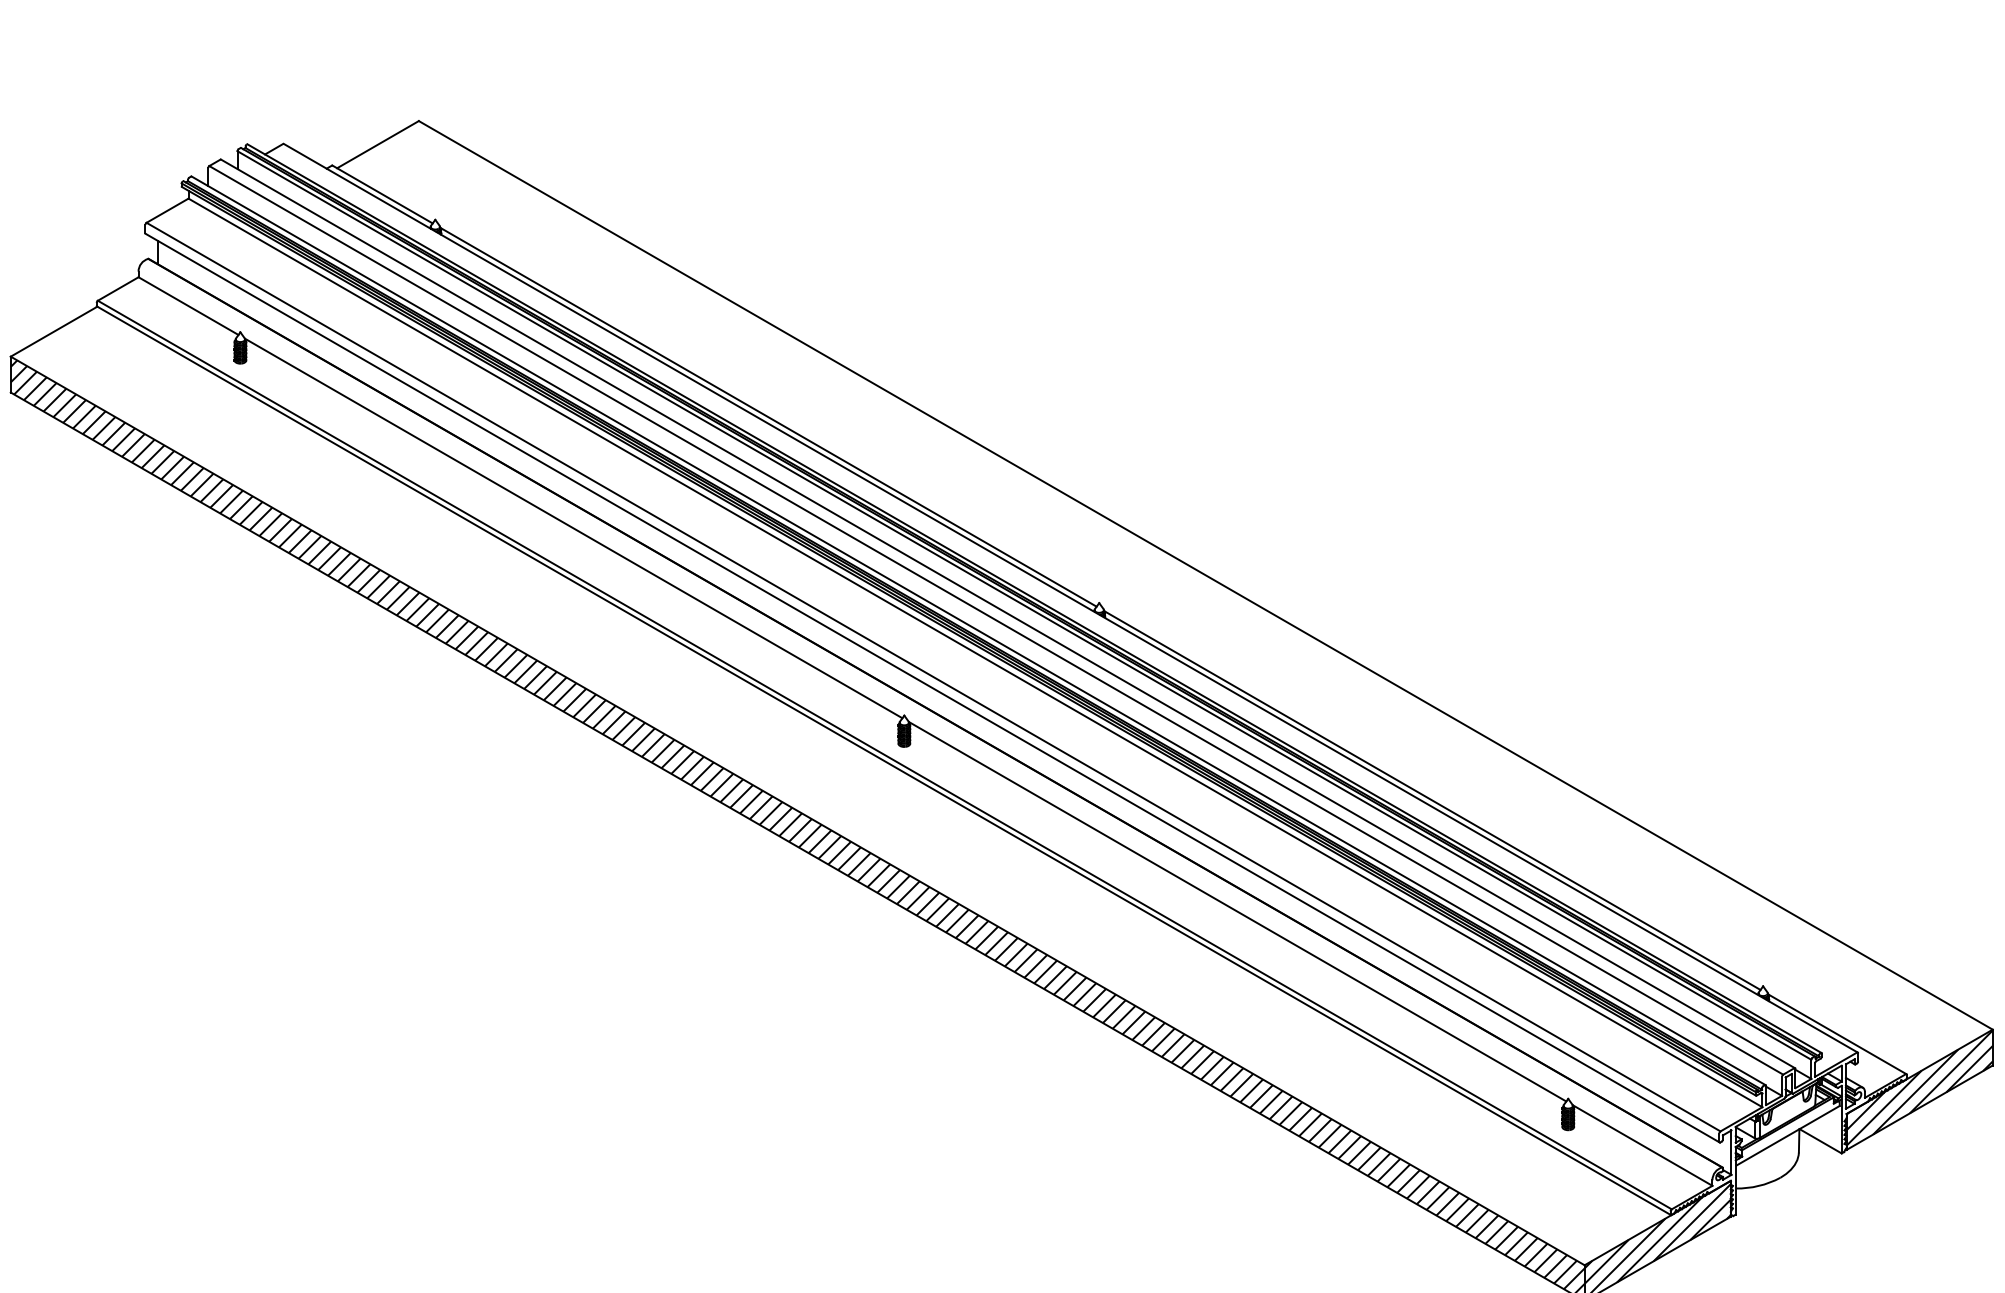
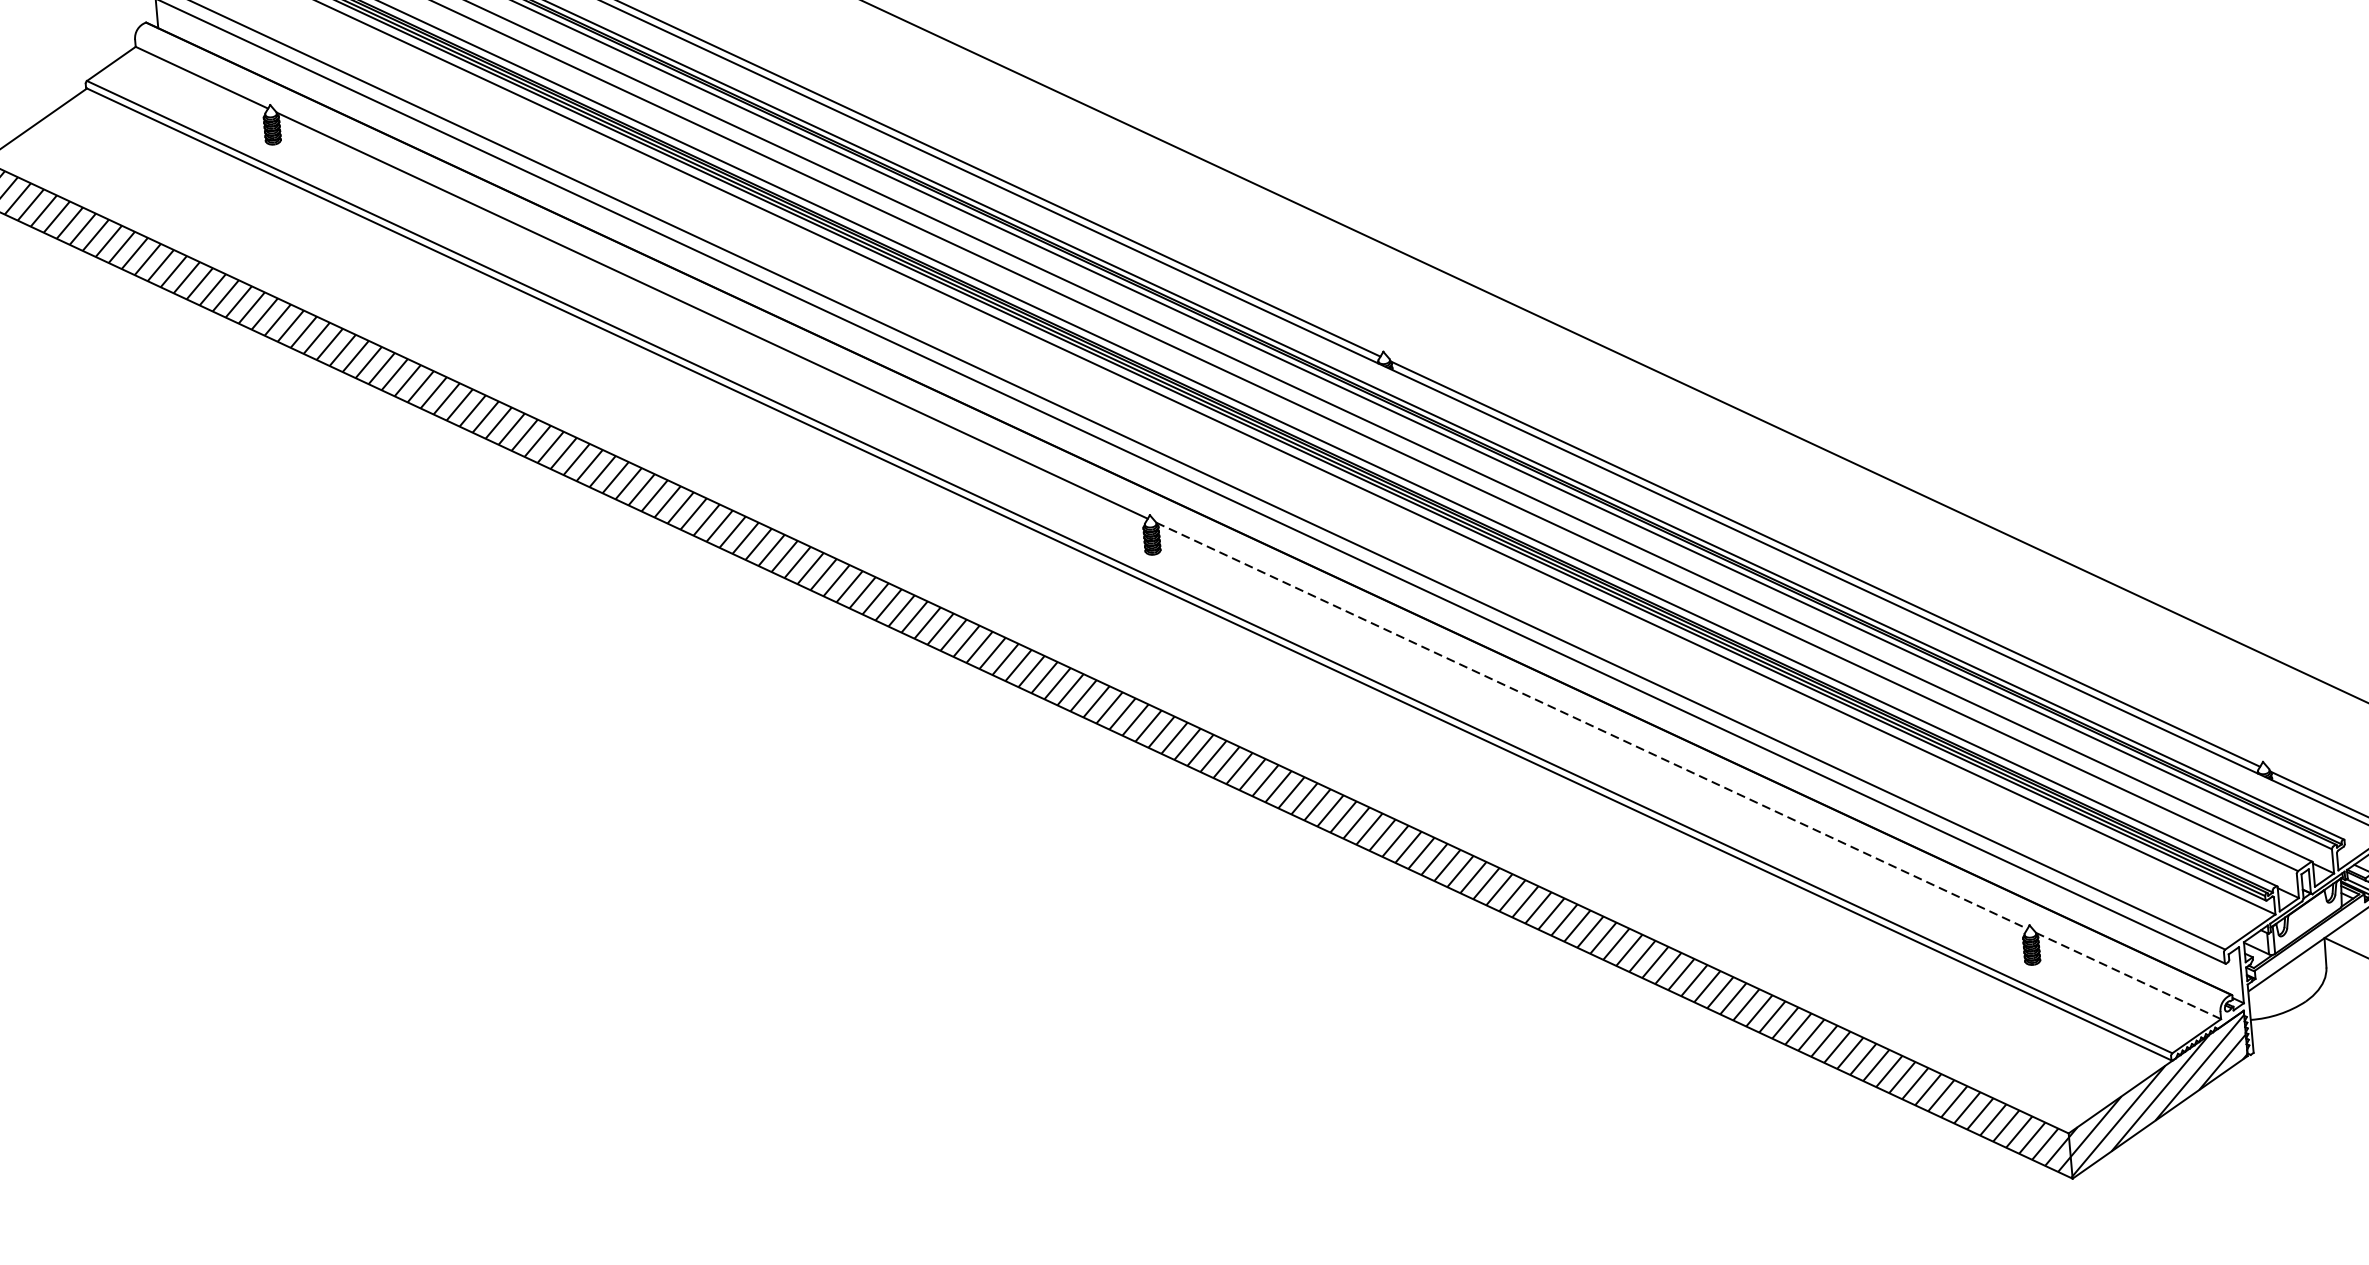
line: (1237, 911) -> (1591, 725), solid -> dashed
line: (1642, 1145) -> (2128, 976), solid -> dashed

